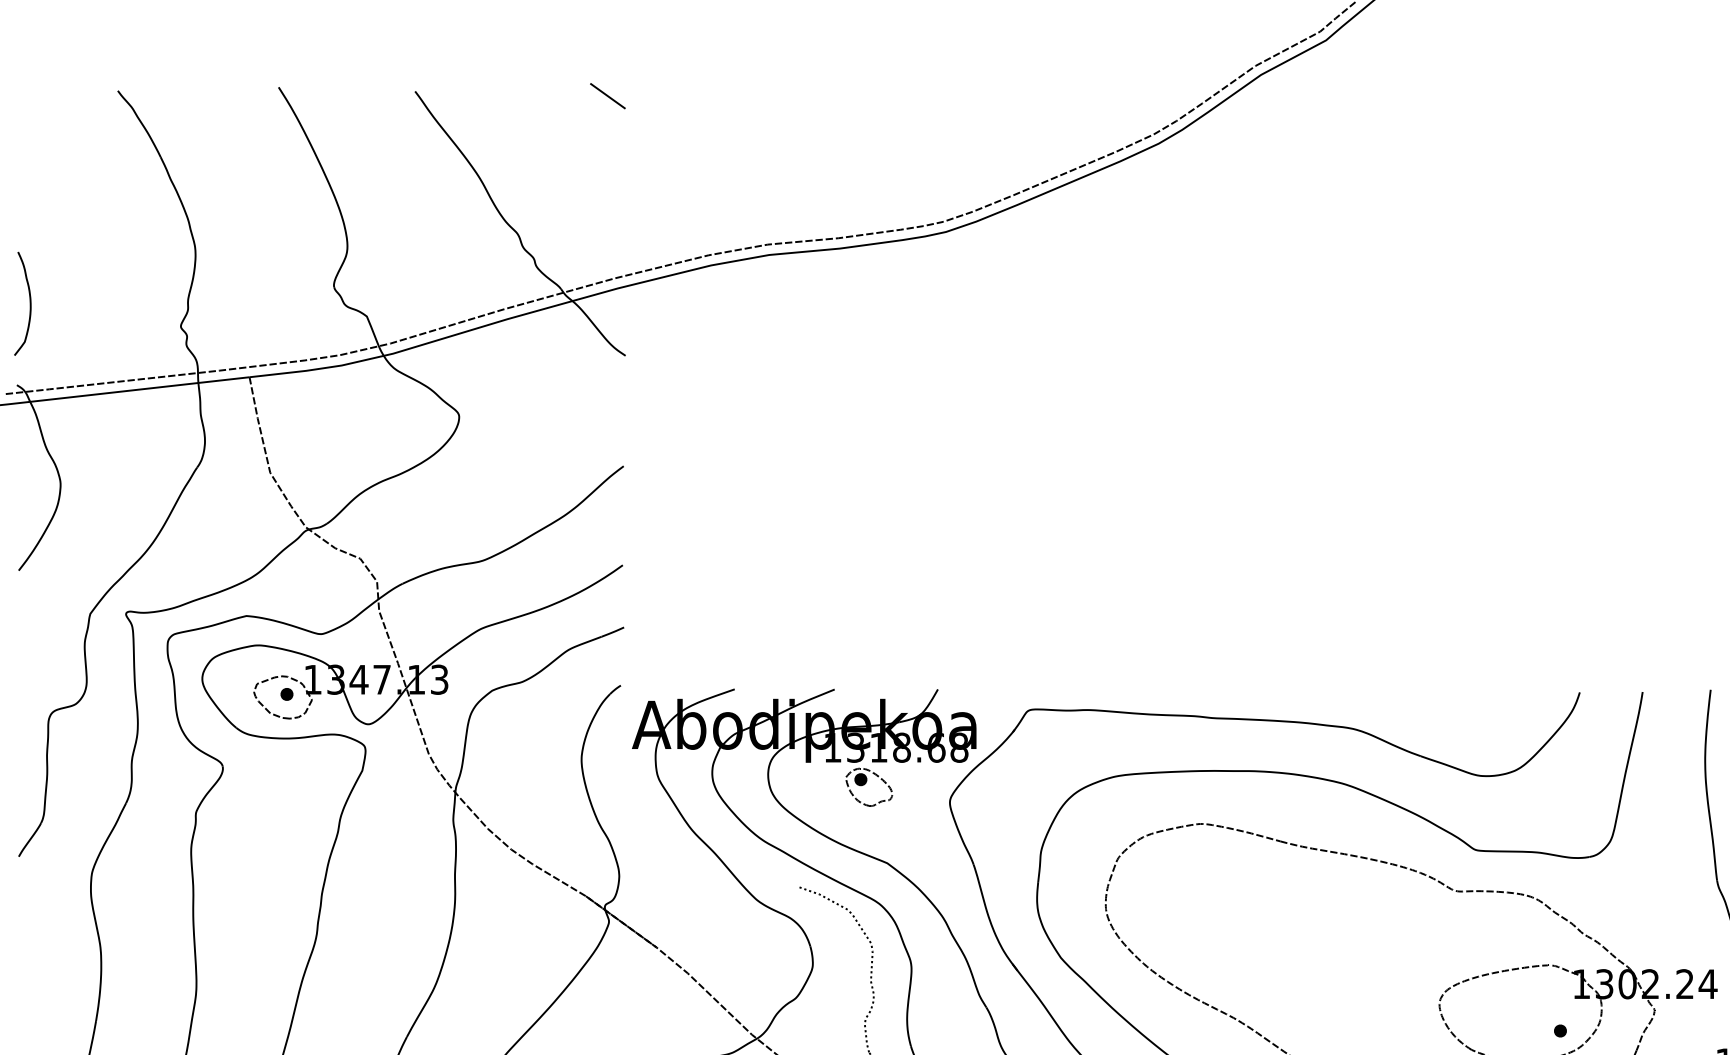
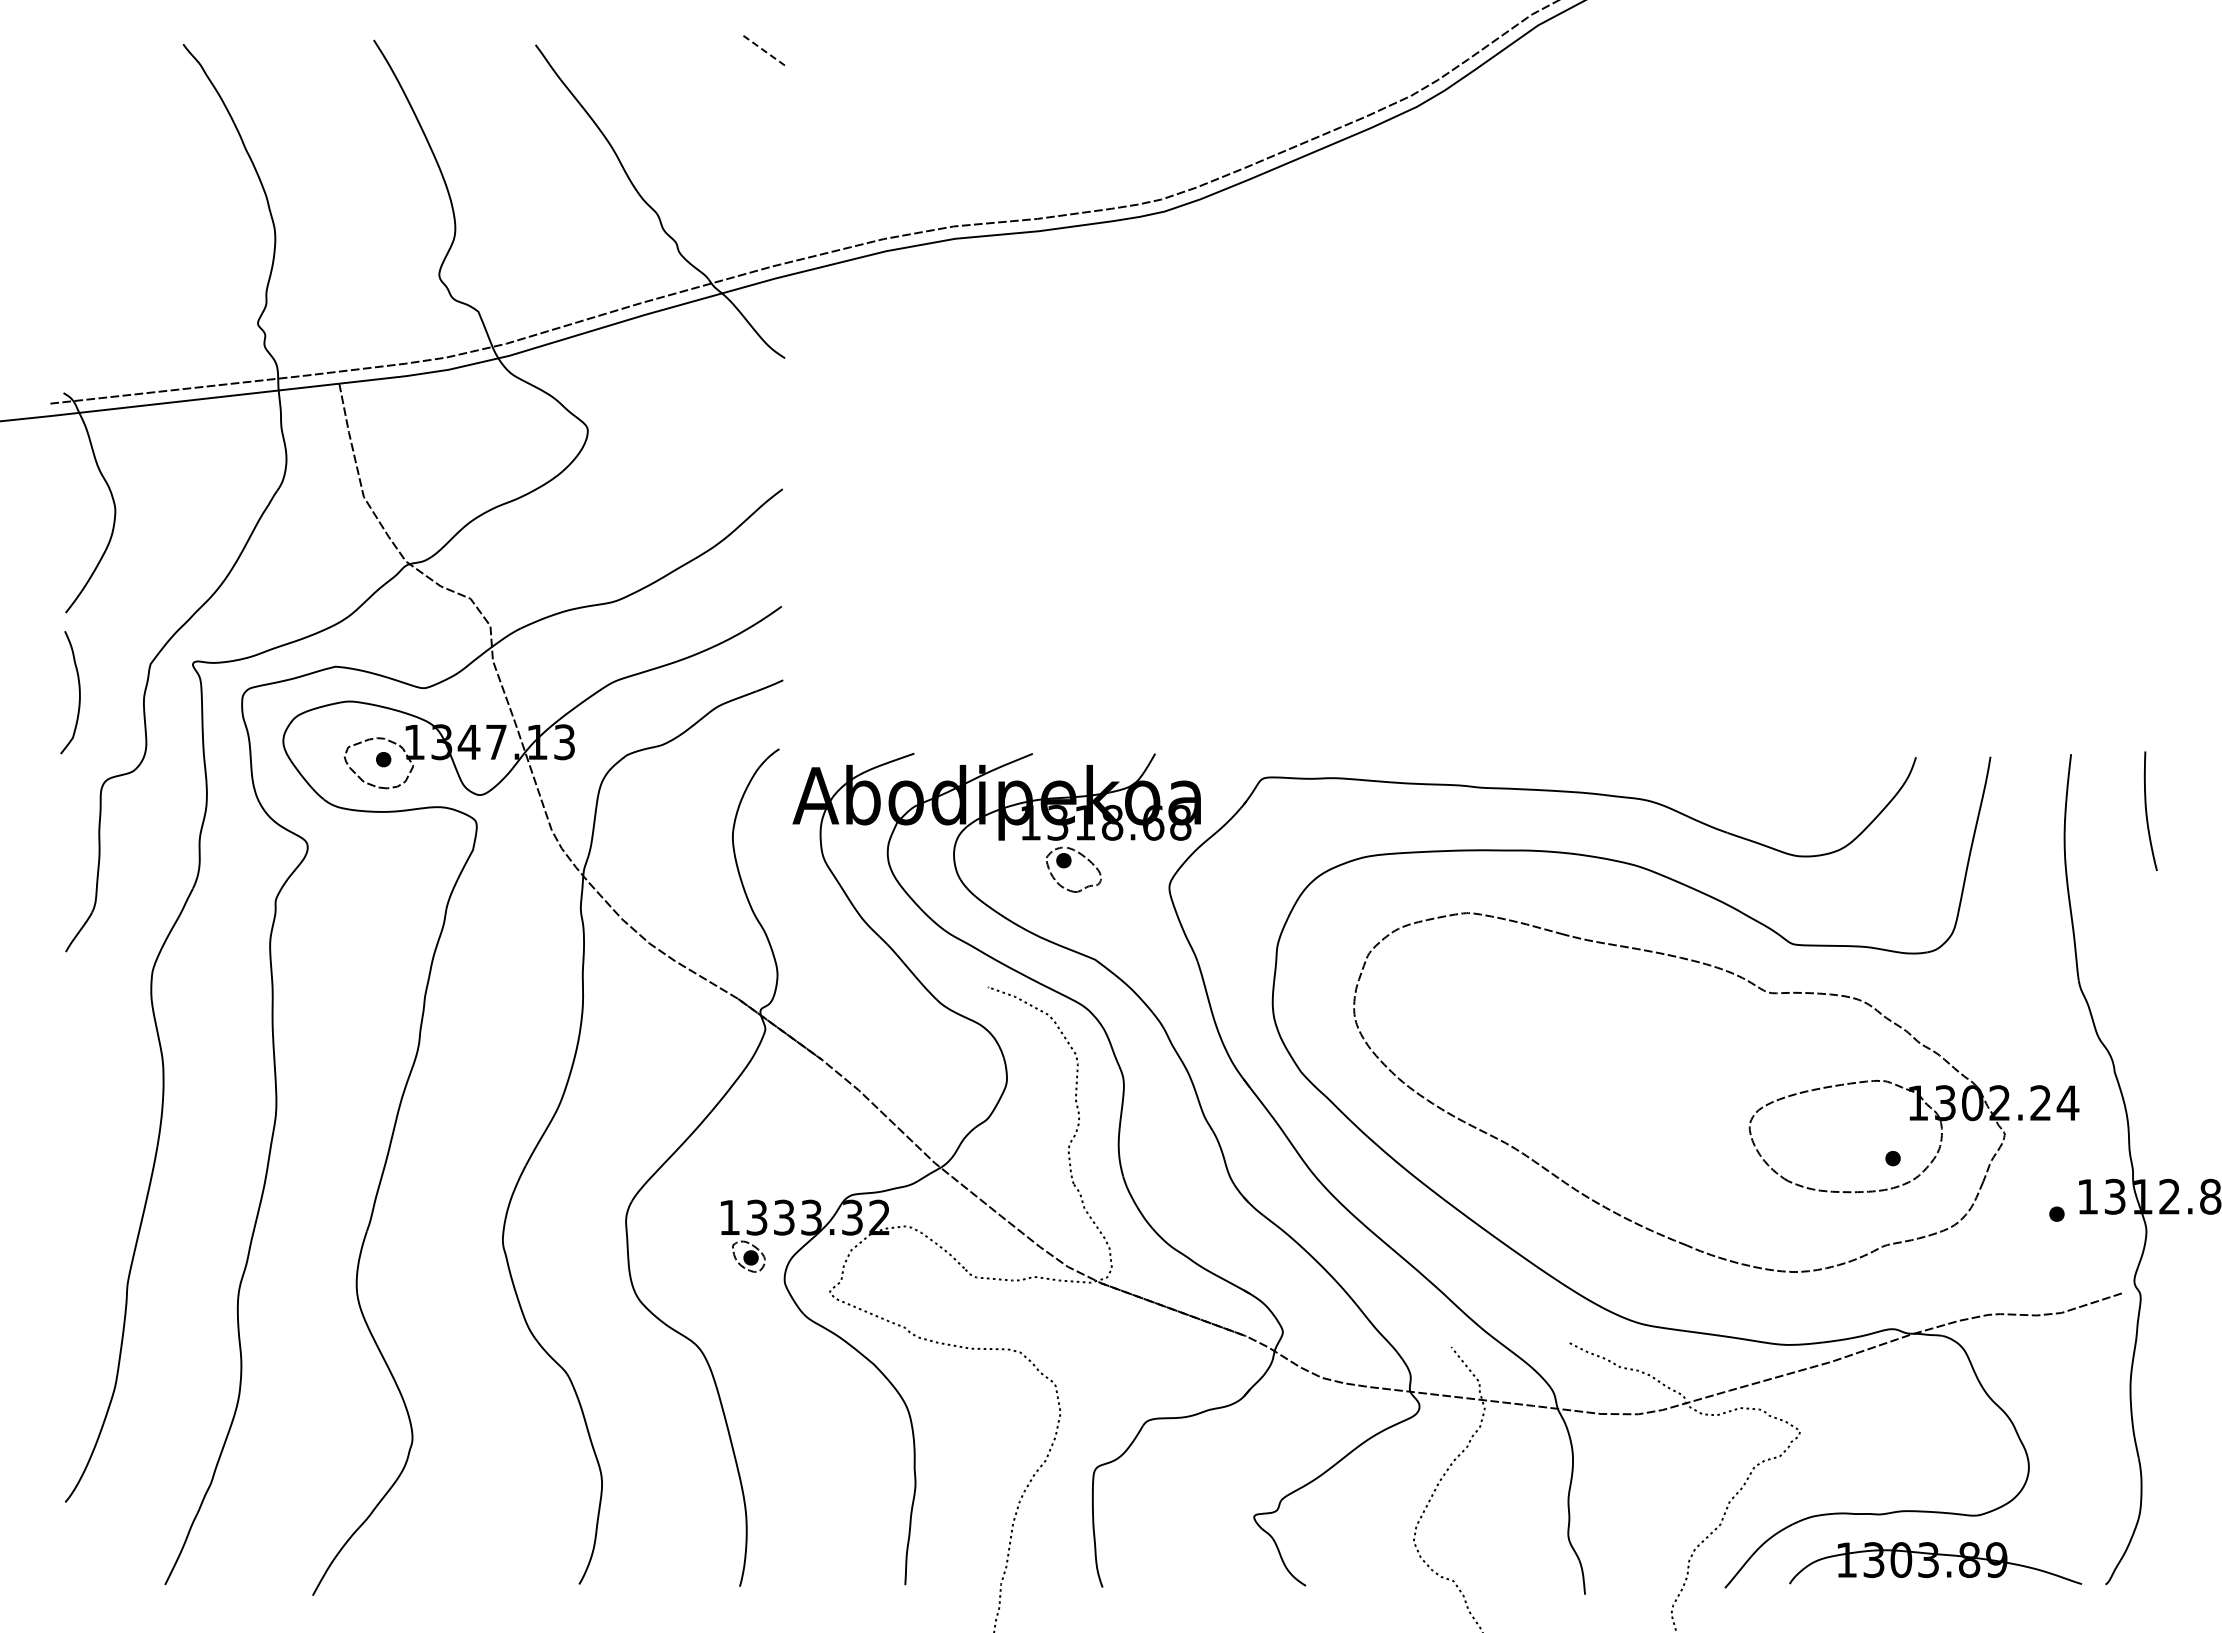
line: (608, 96) -> (764, 50), solid -> dashed
curve: (29, 301) -> (78, 690), moved

